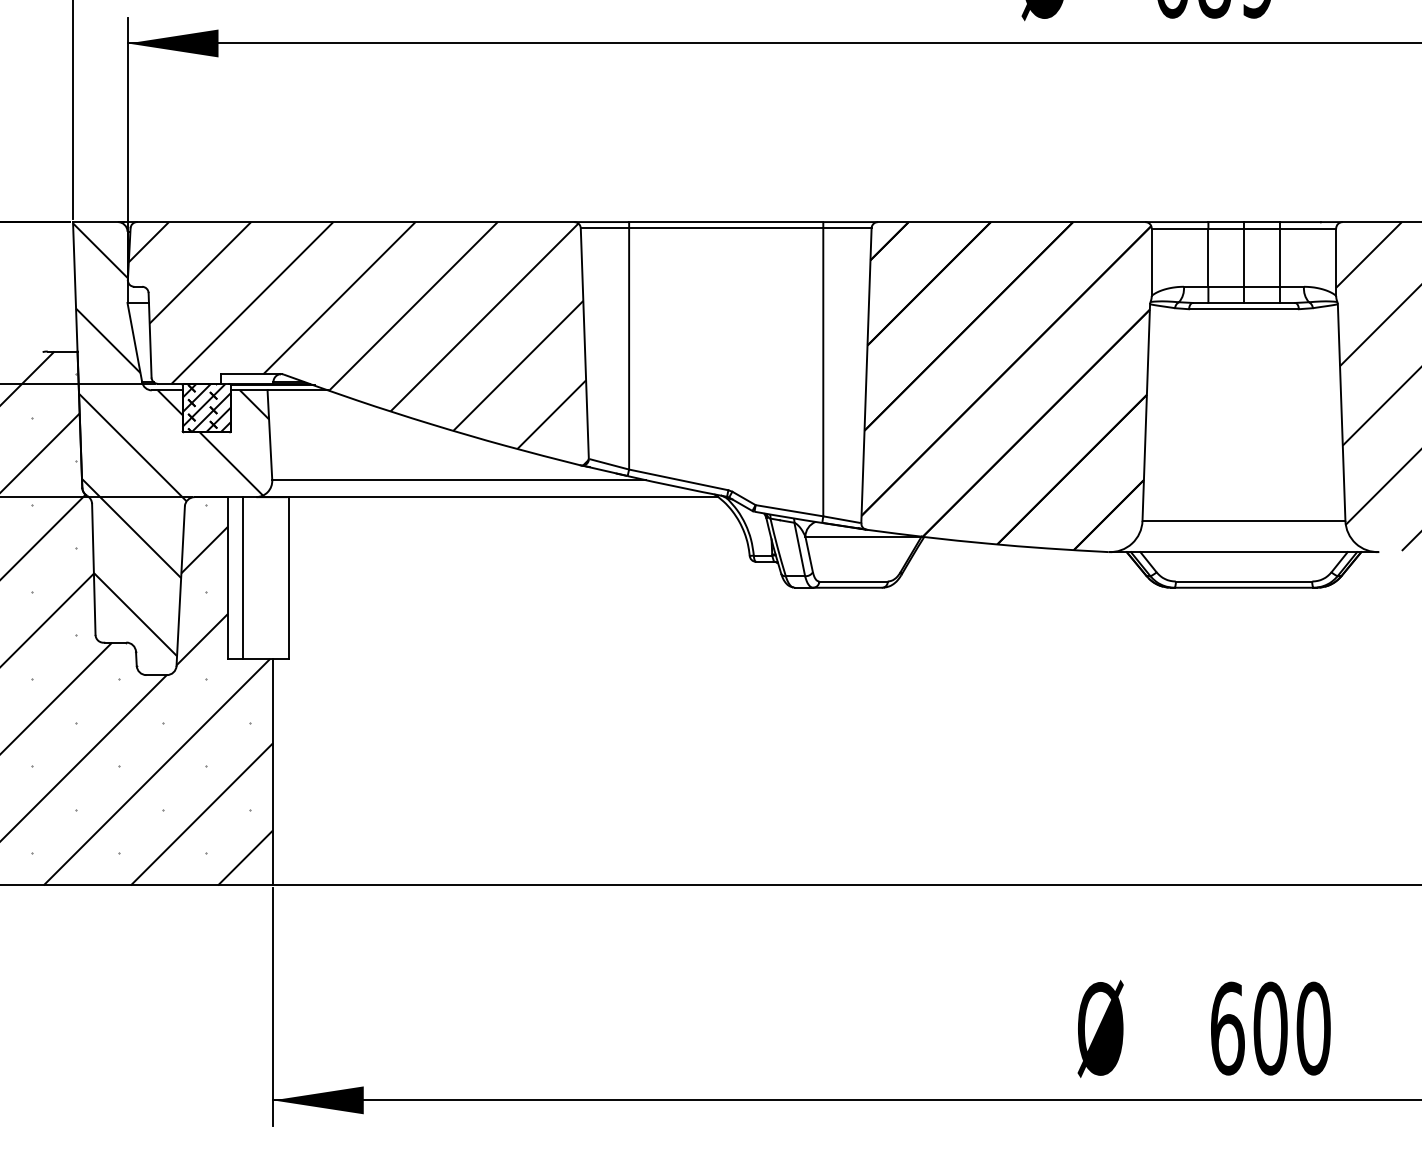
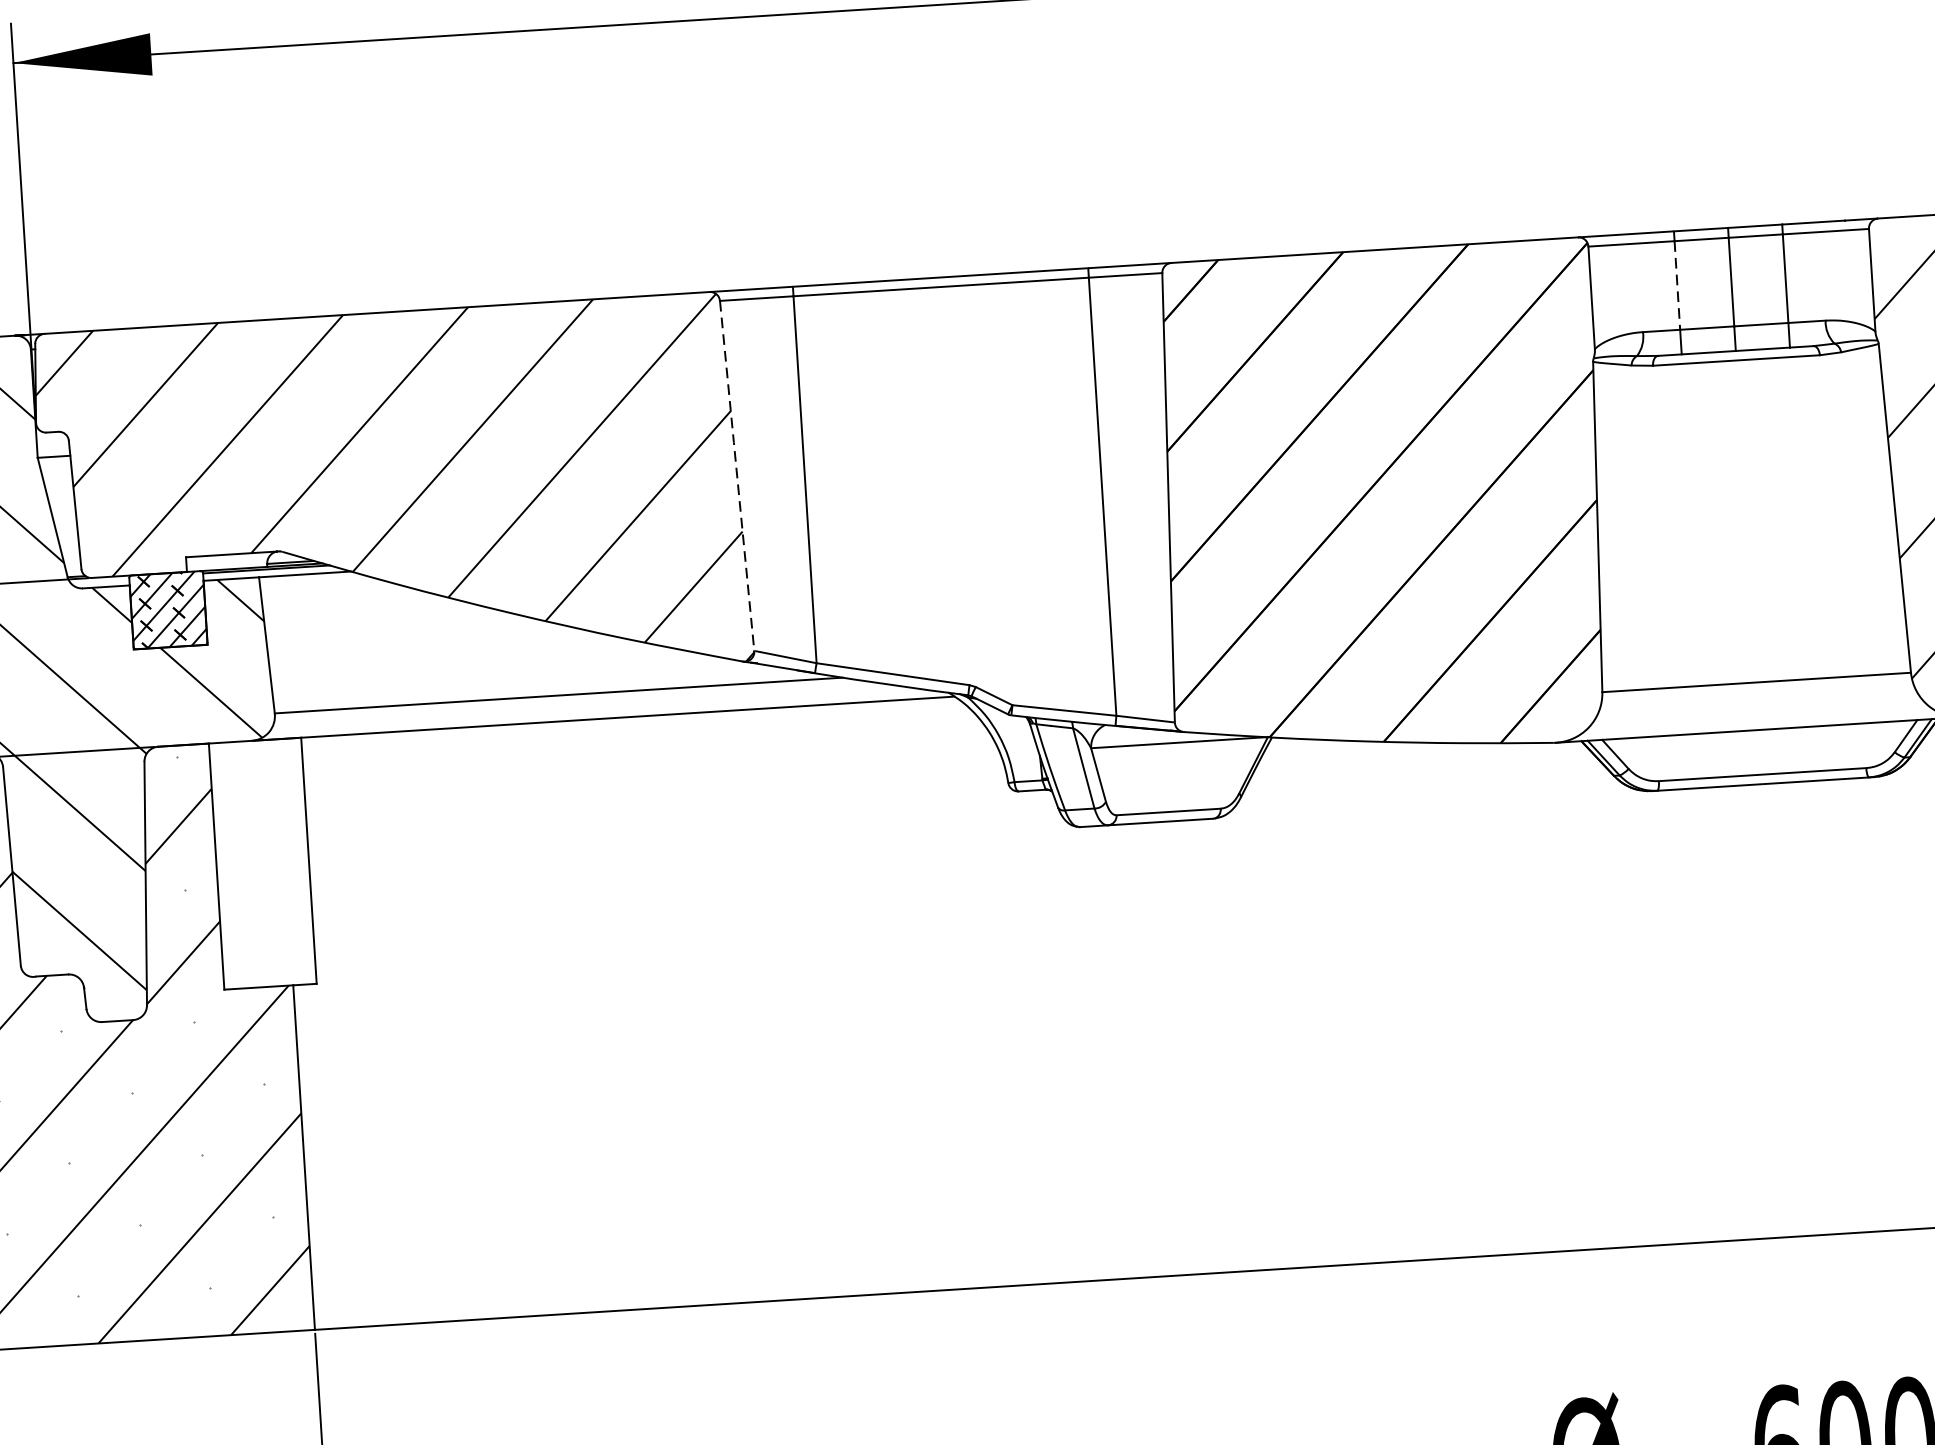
line: (1208, 258) -> (1677, 286), solid -> dashed
line: (584, 343) -> (736, 475), solid -> dashed
line: (242, 577) -> (238, 864), removed

